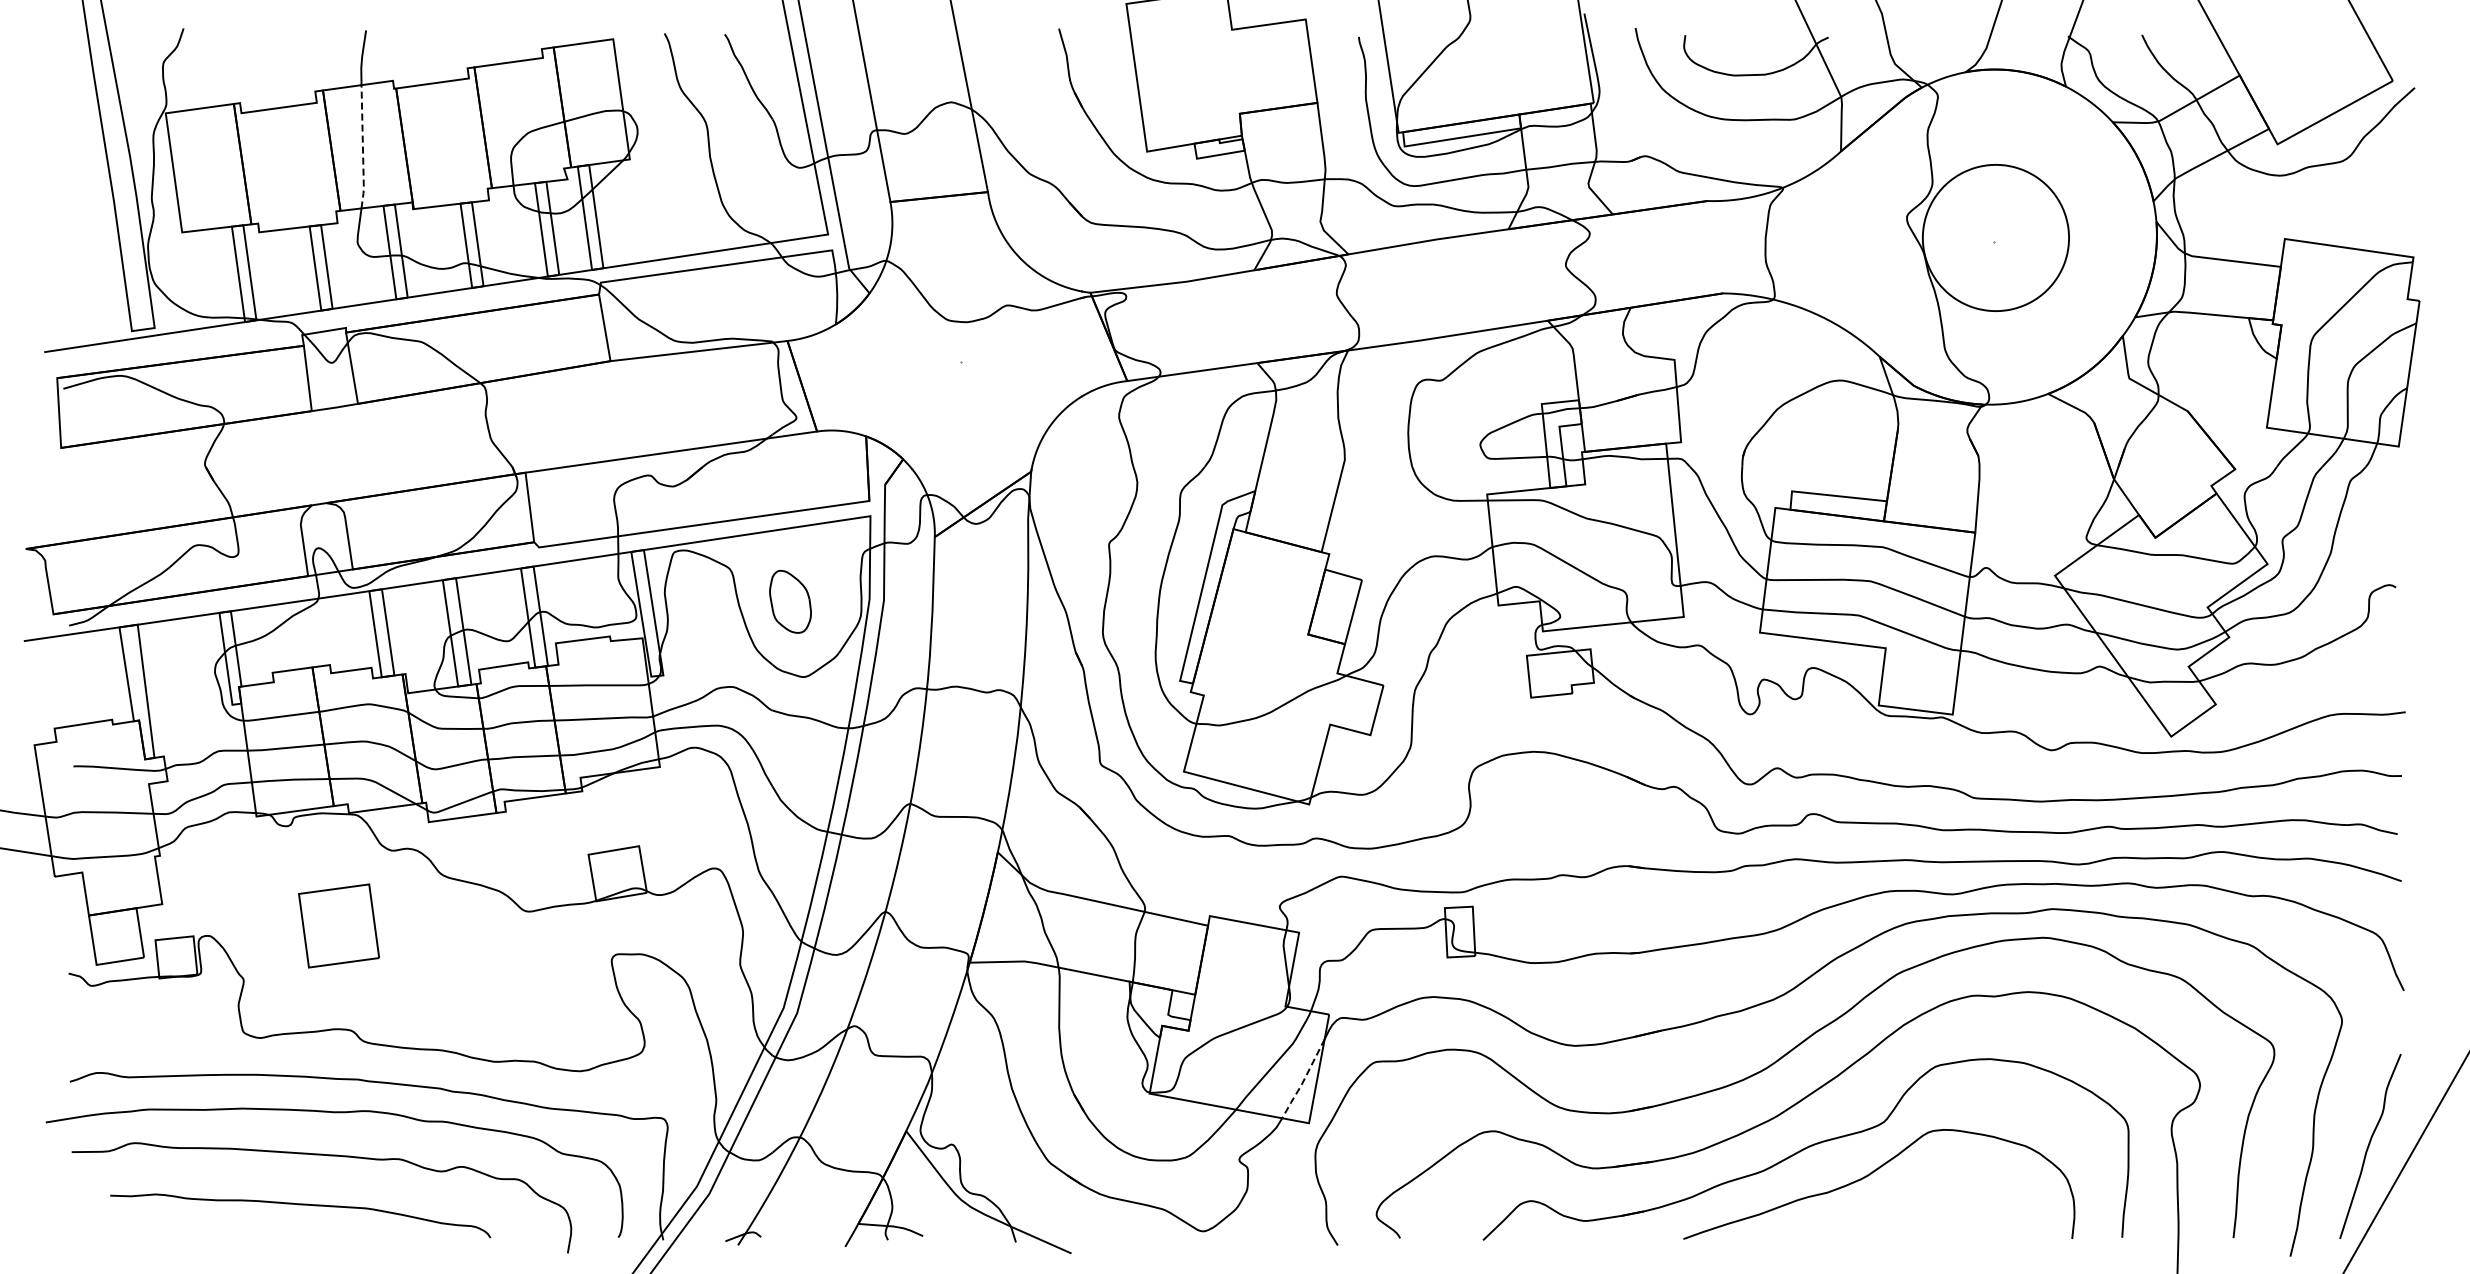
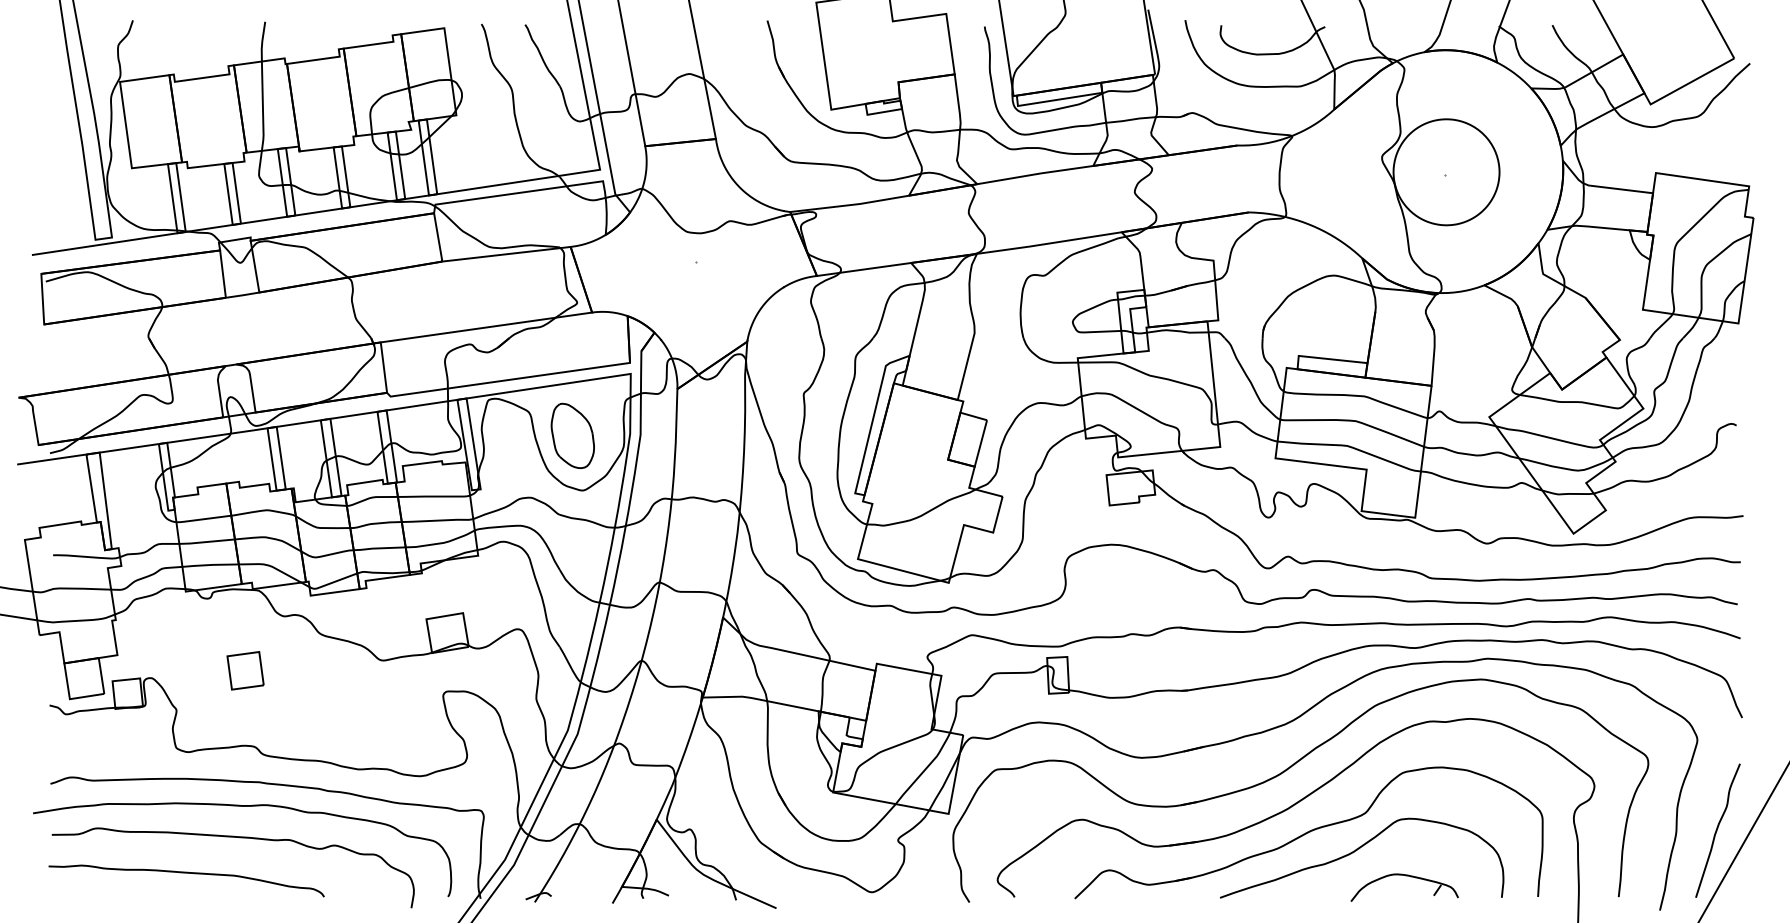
line: (362, 148) -> (262, 107), dashed -> solid
part: (790, 601) -> (572, 435), size x1.43
part: (338, 925) -> (245, 670), size x0.62
line: (1303, 1081) -> (944, 783), dashed -> solid
curve: (300, 1205) -> (186, 873), moved
part: (1942, 1209) -> (1407, 876), added

